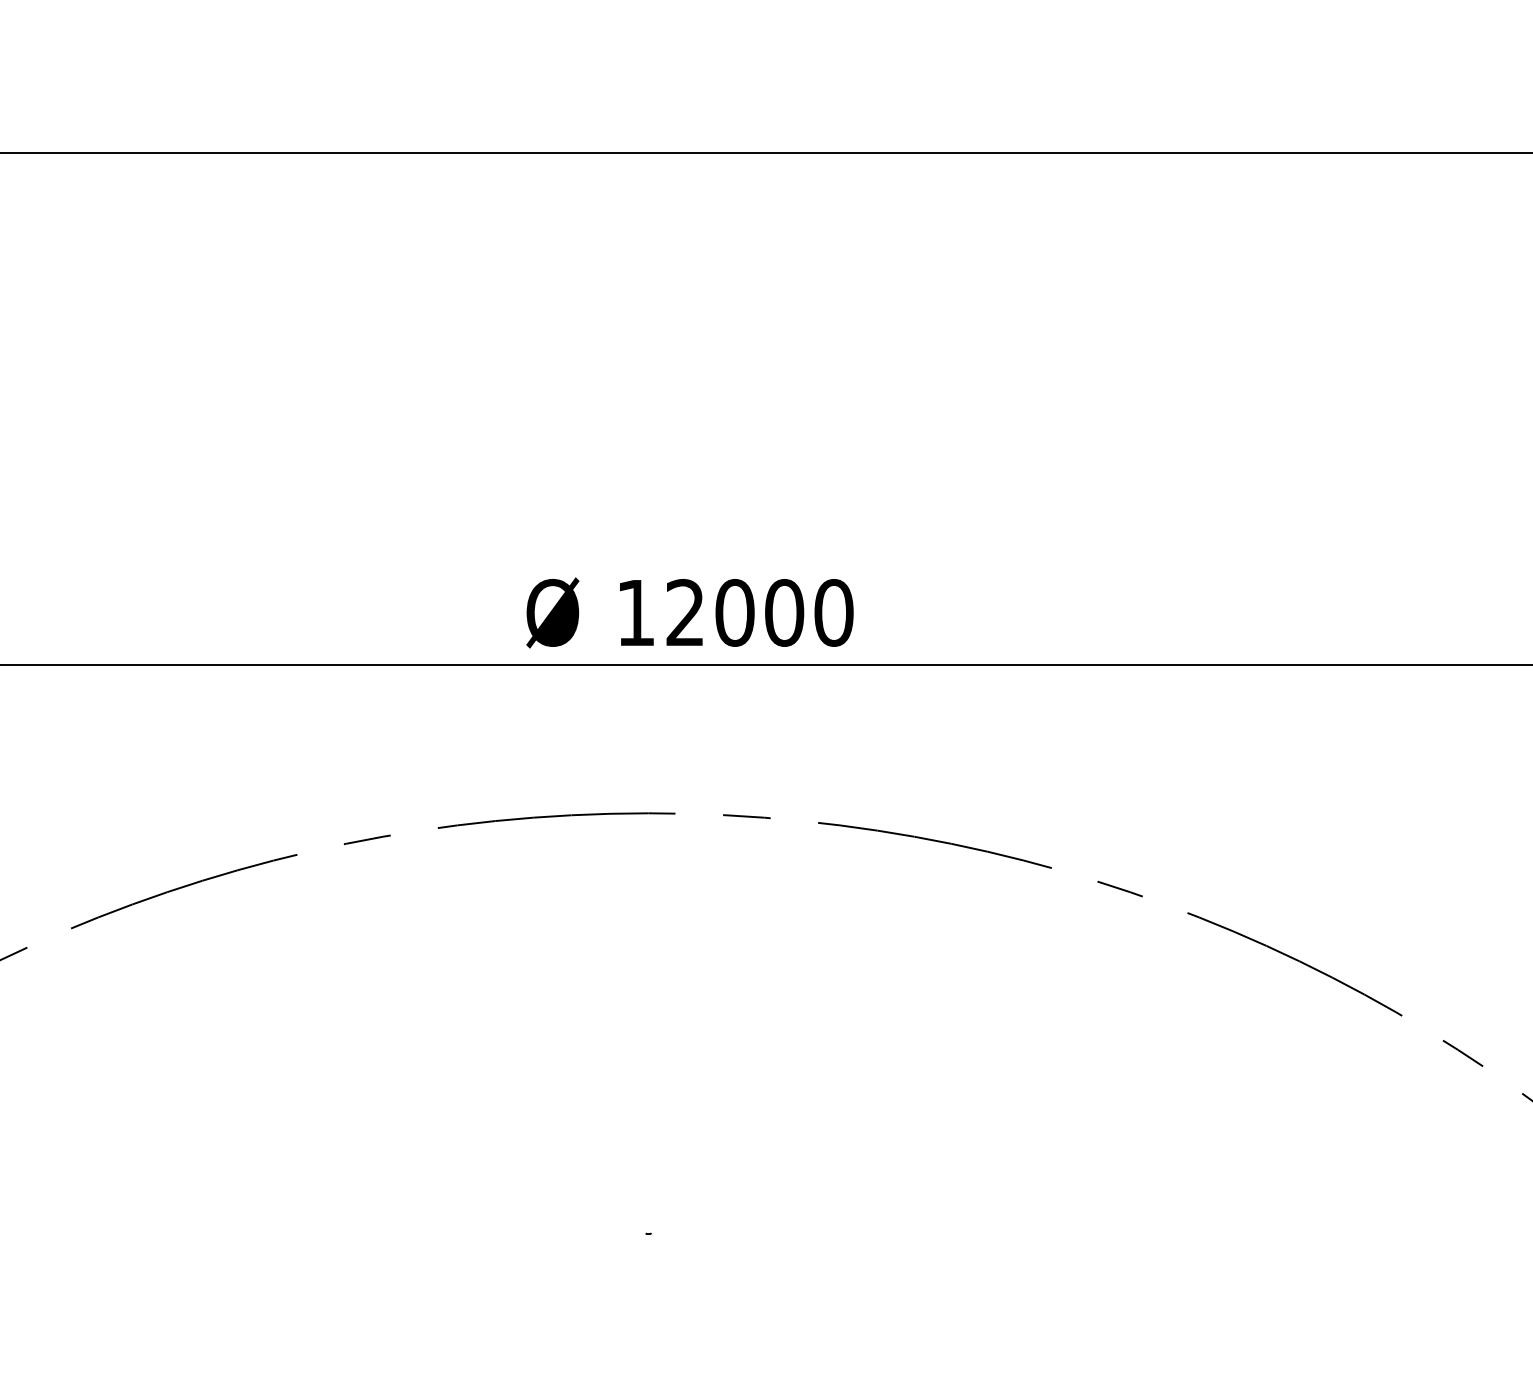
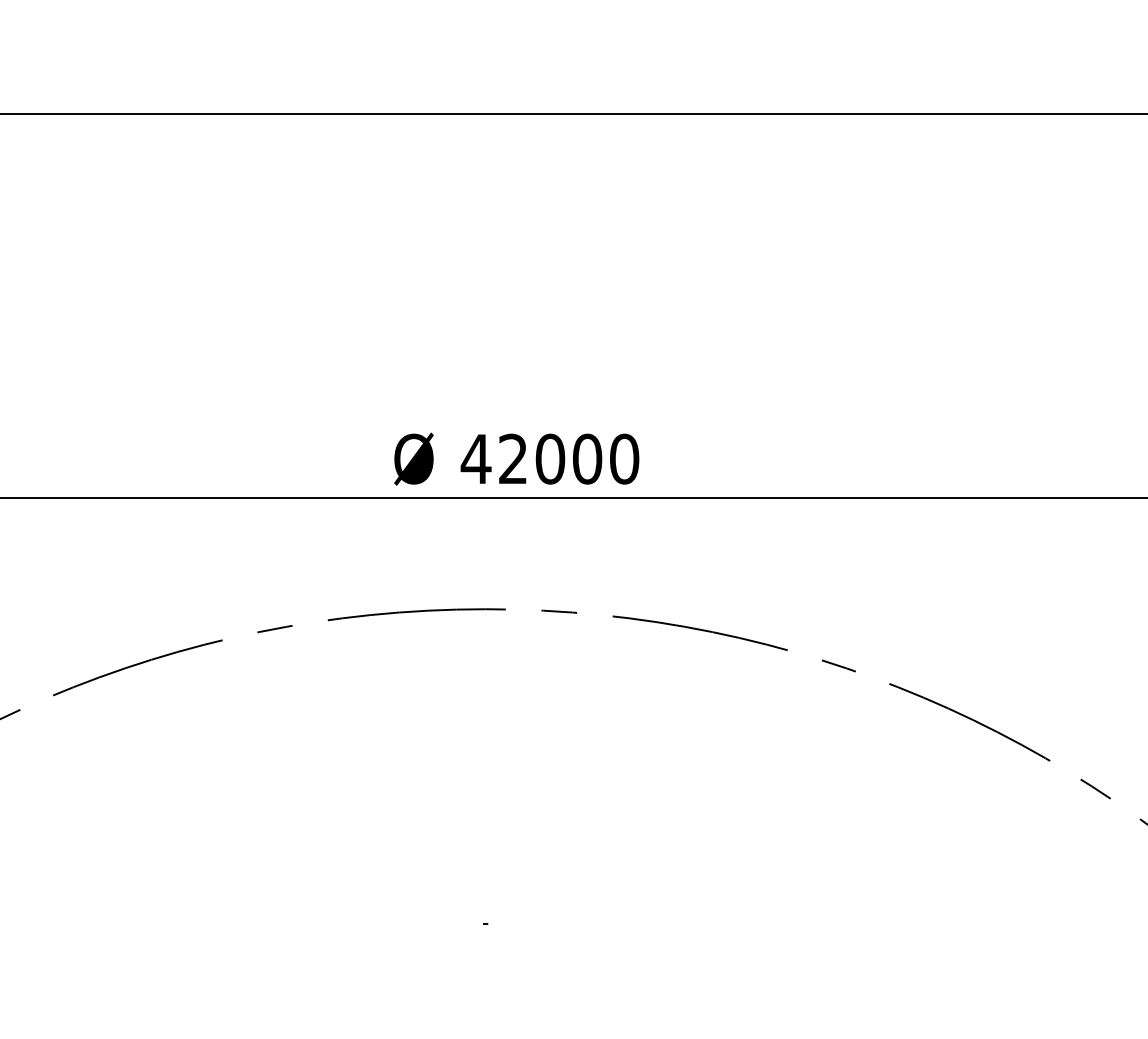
text: (635, 612) -> (475, 458), 12000 -> 42000

